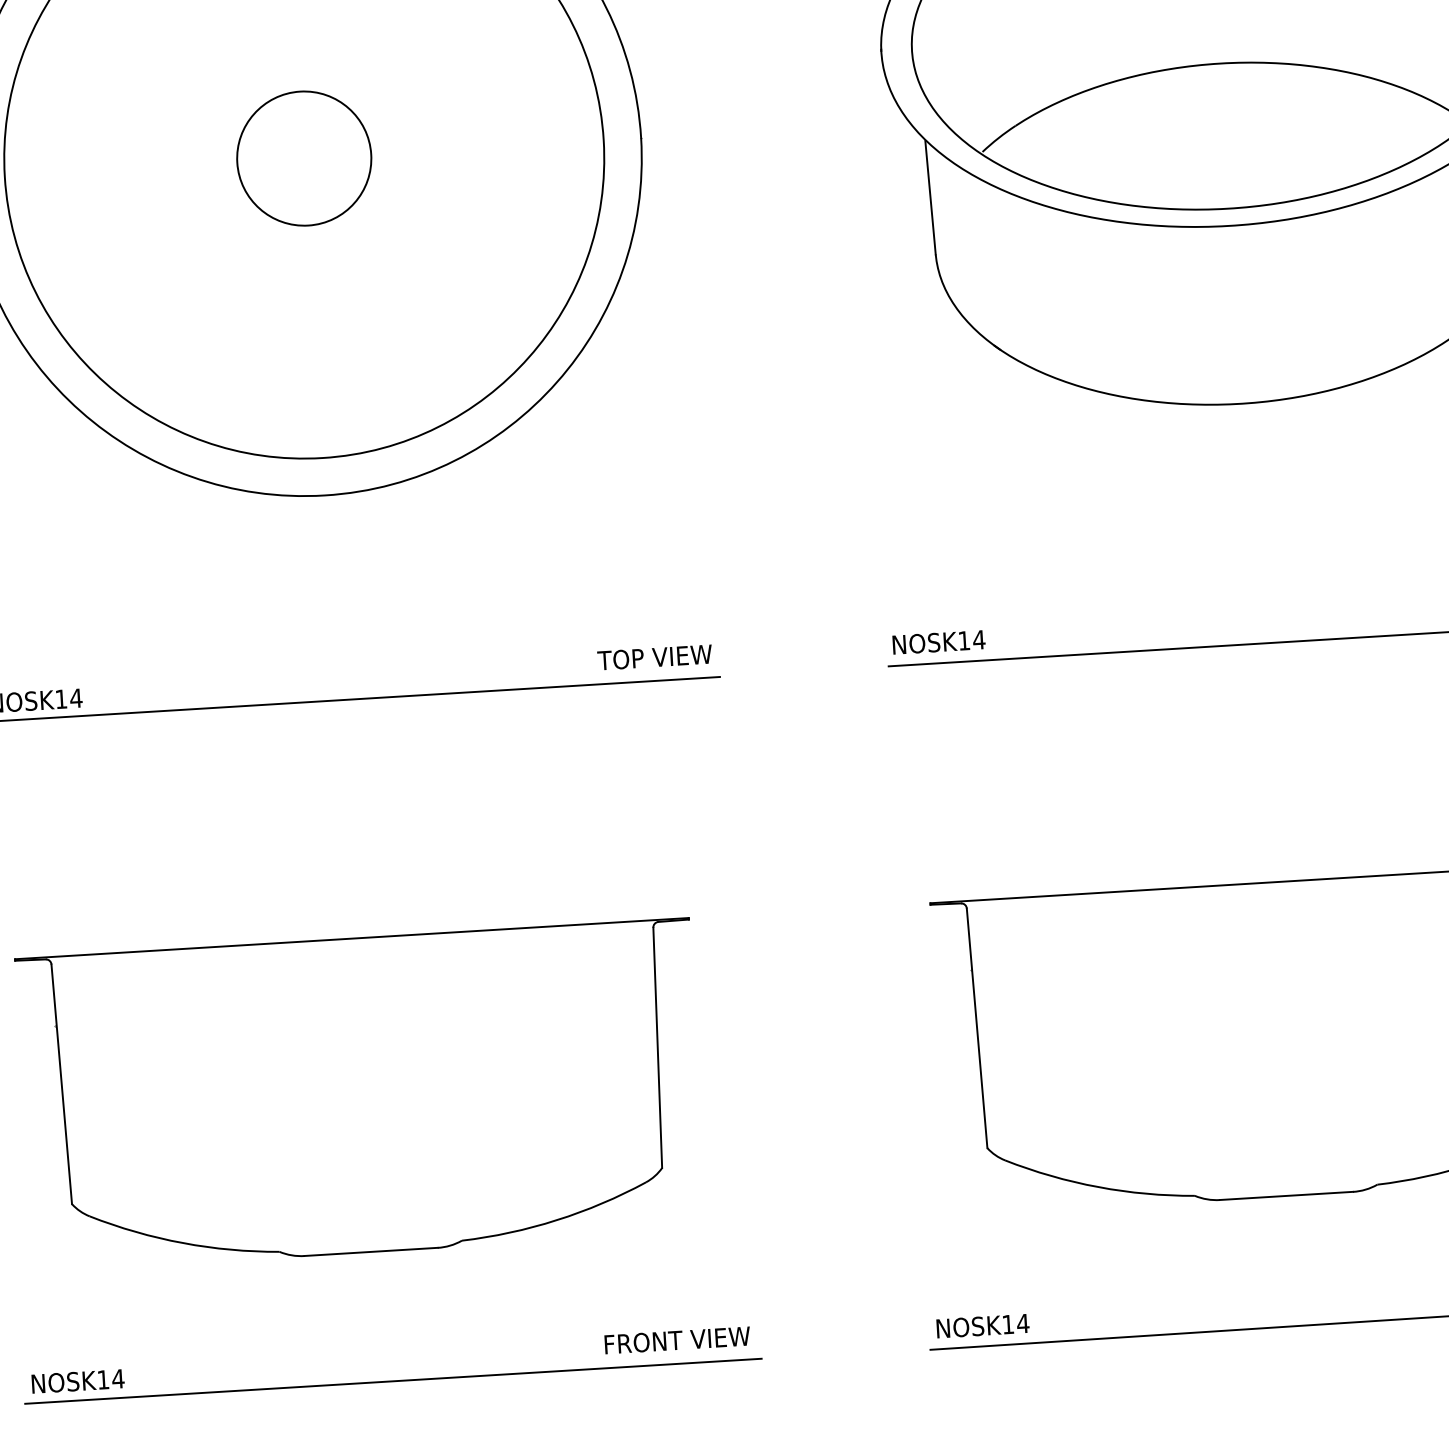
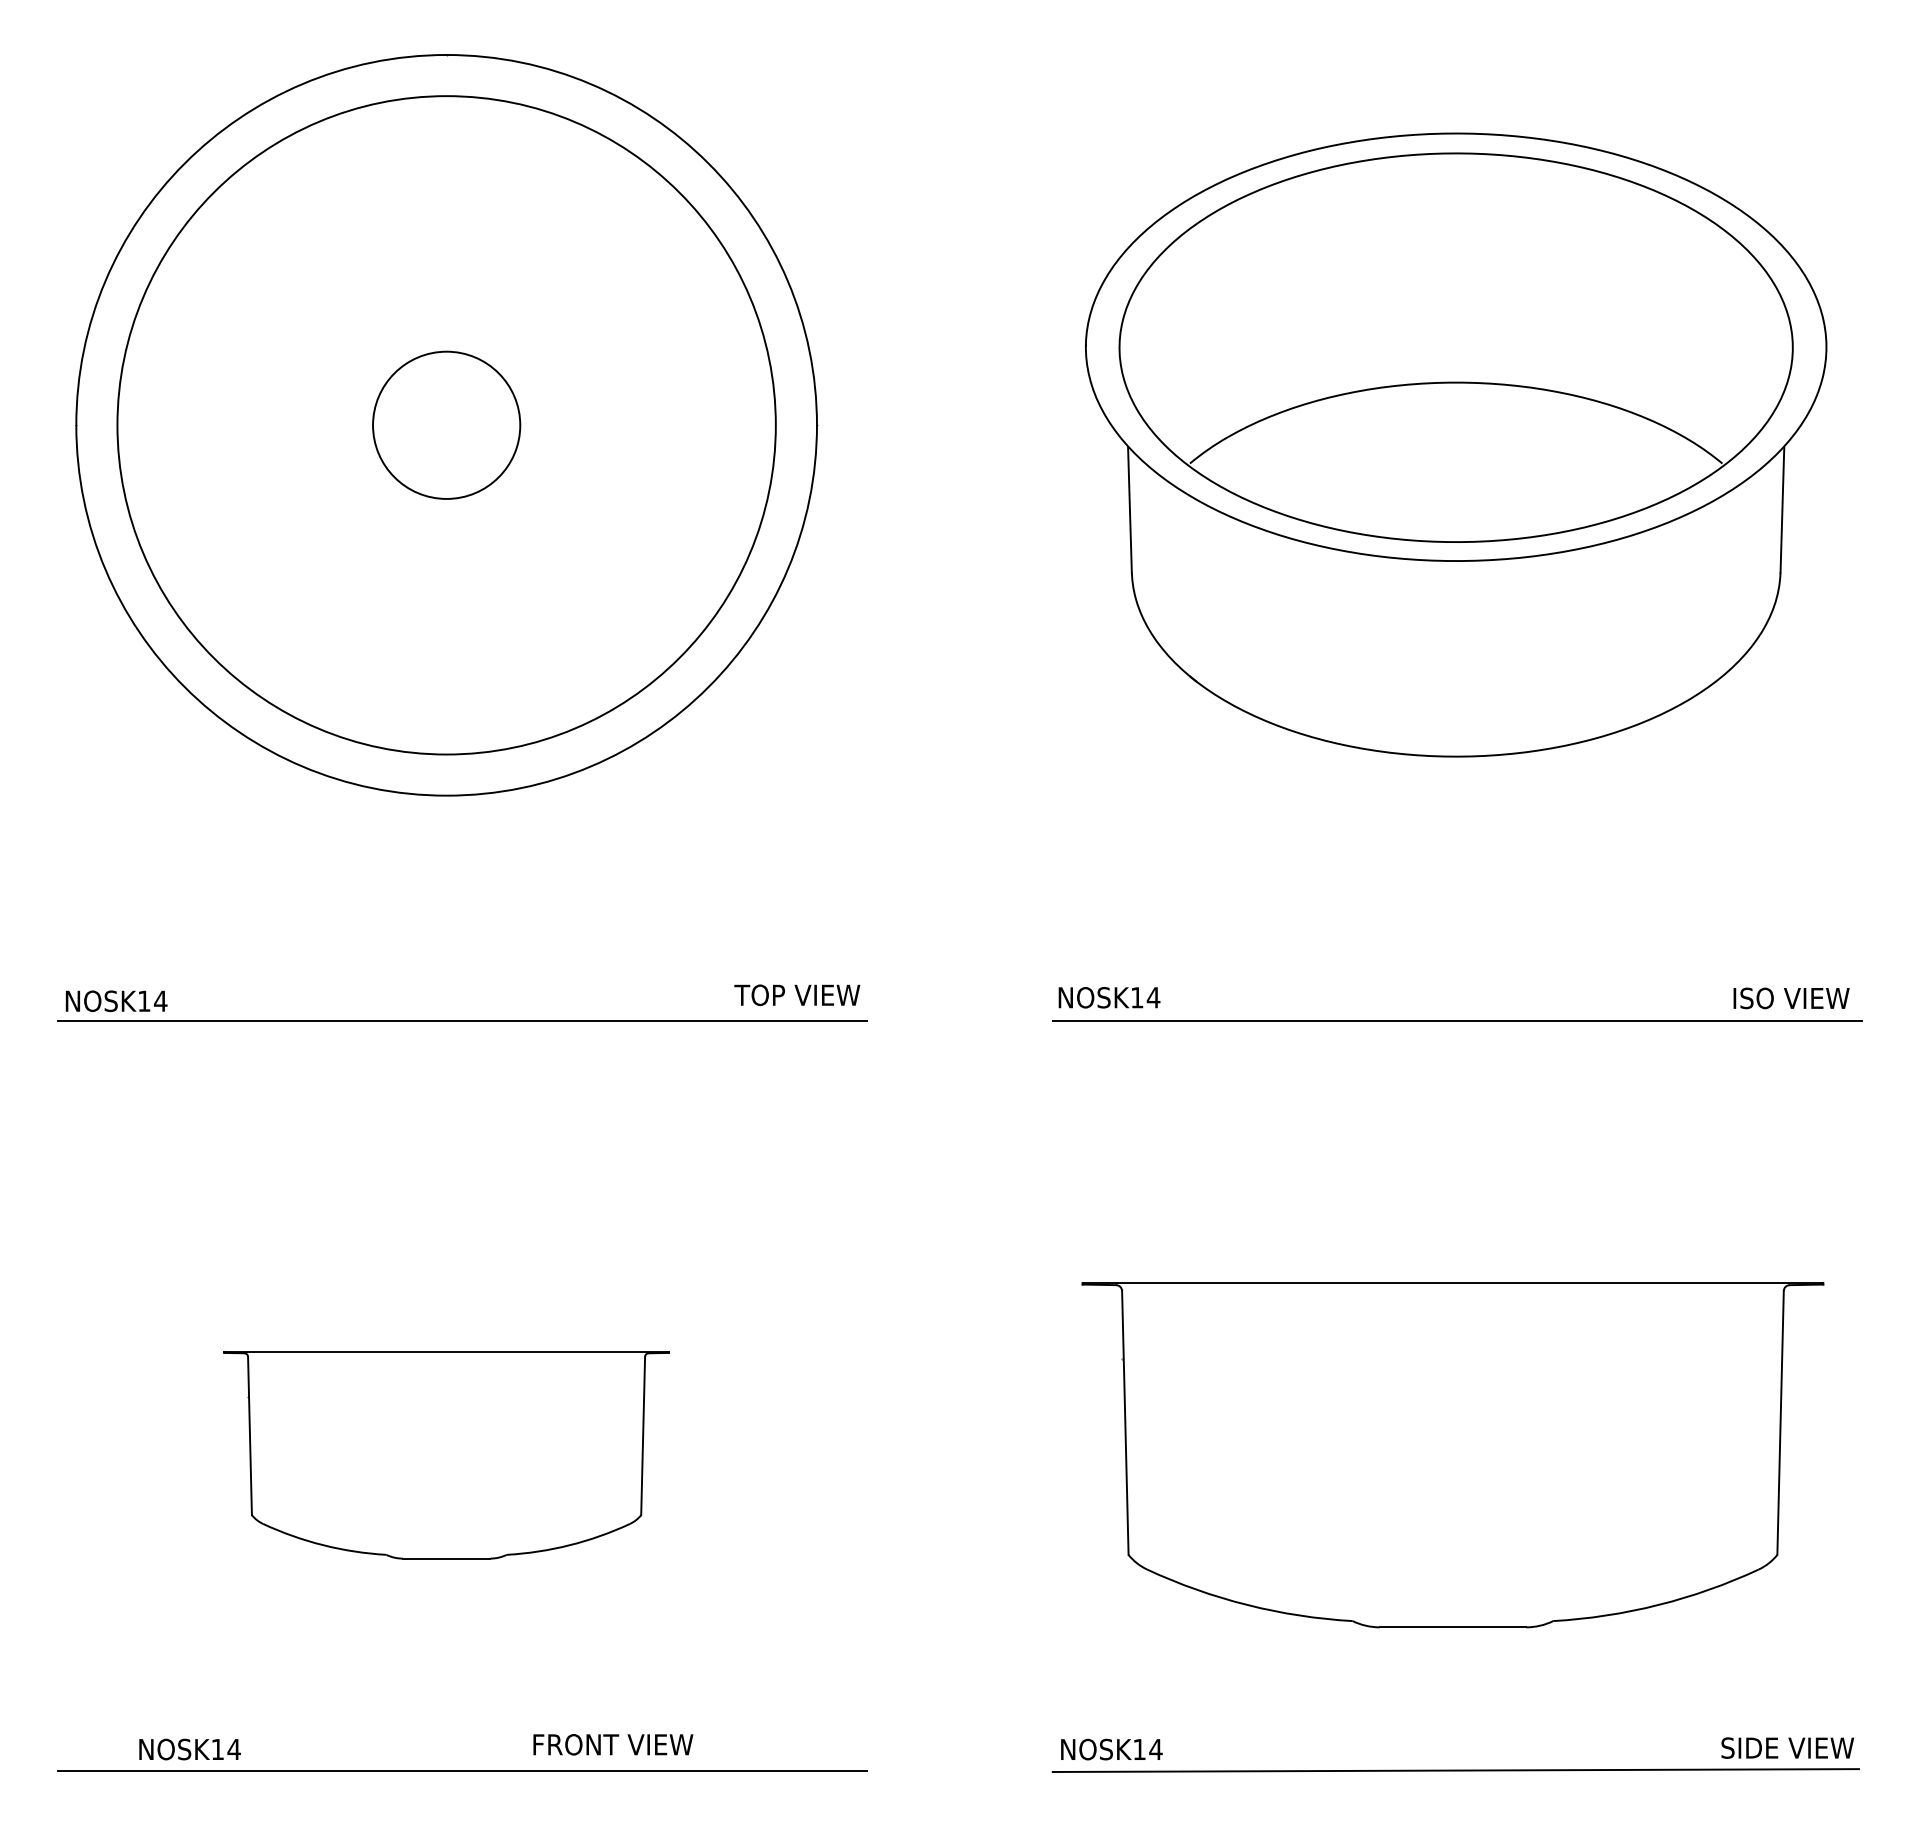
part: (361, 1095) -> (446, 1455), size x0.6
text: (677, 1340) -> (613, 1744), moved
text: (77, 1381) -> (189, 1749), moved

